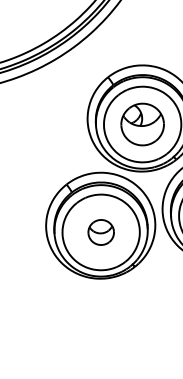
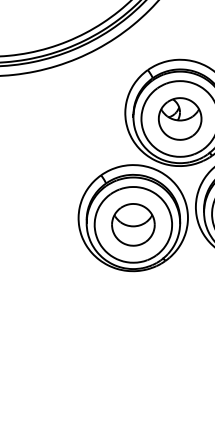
part: (101, 232) -> (133, 224), size x1.67

